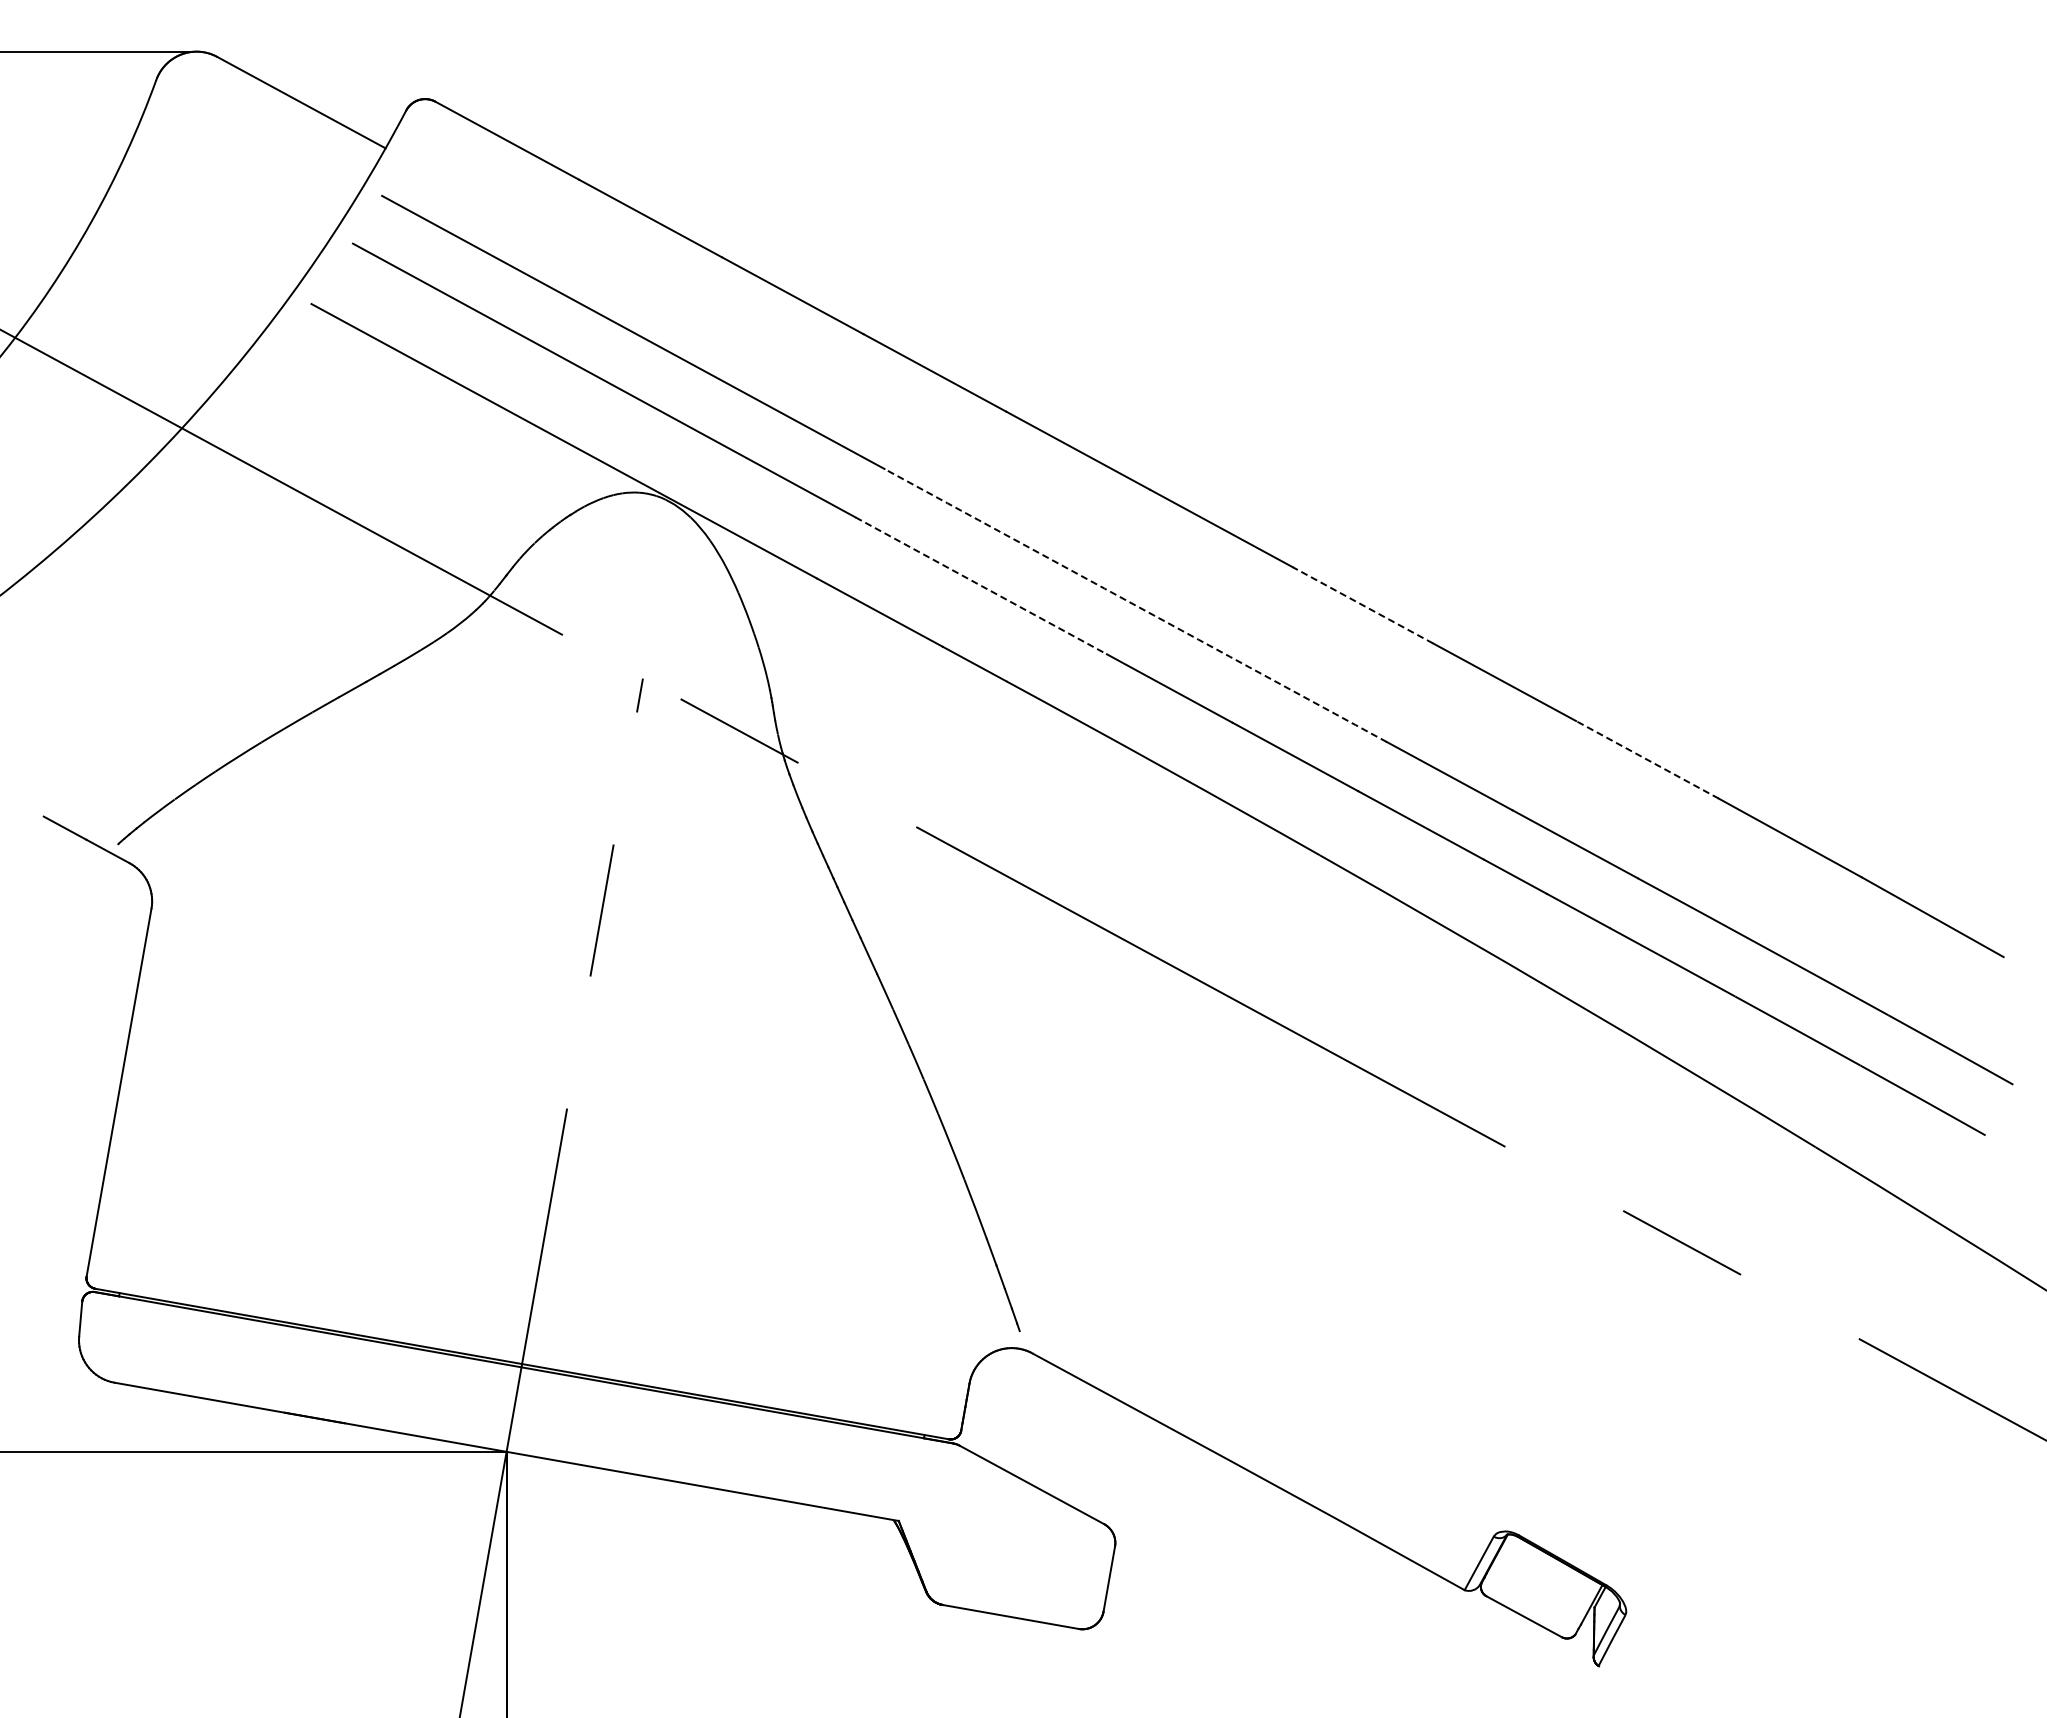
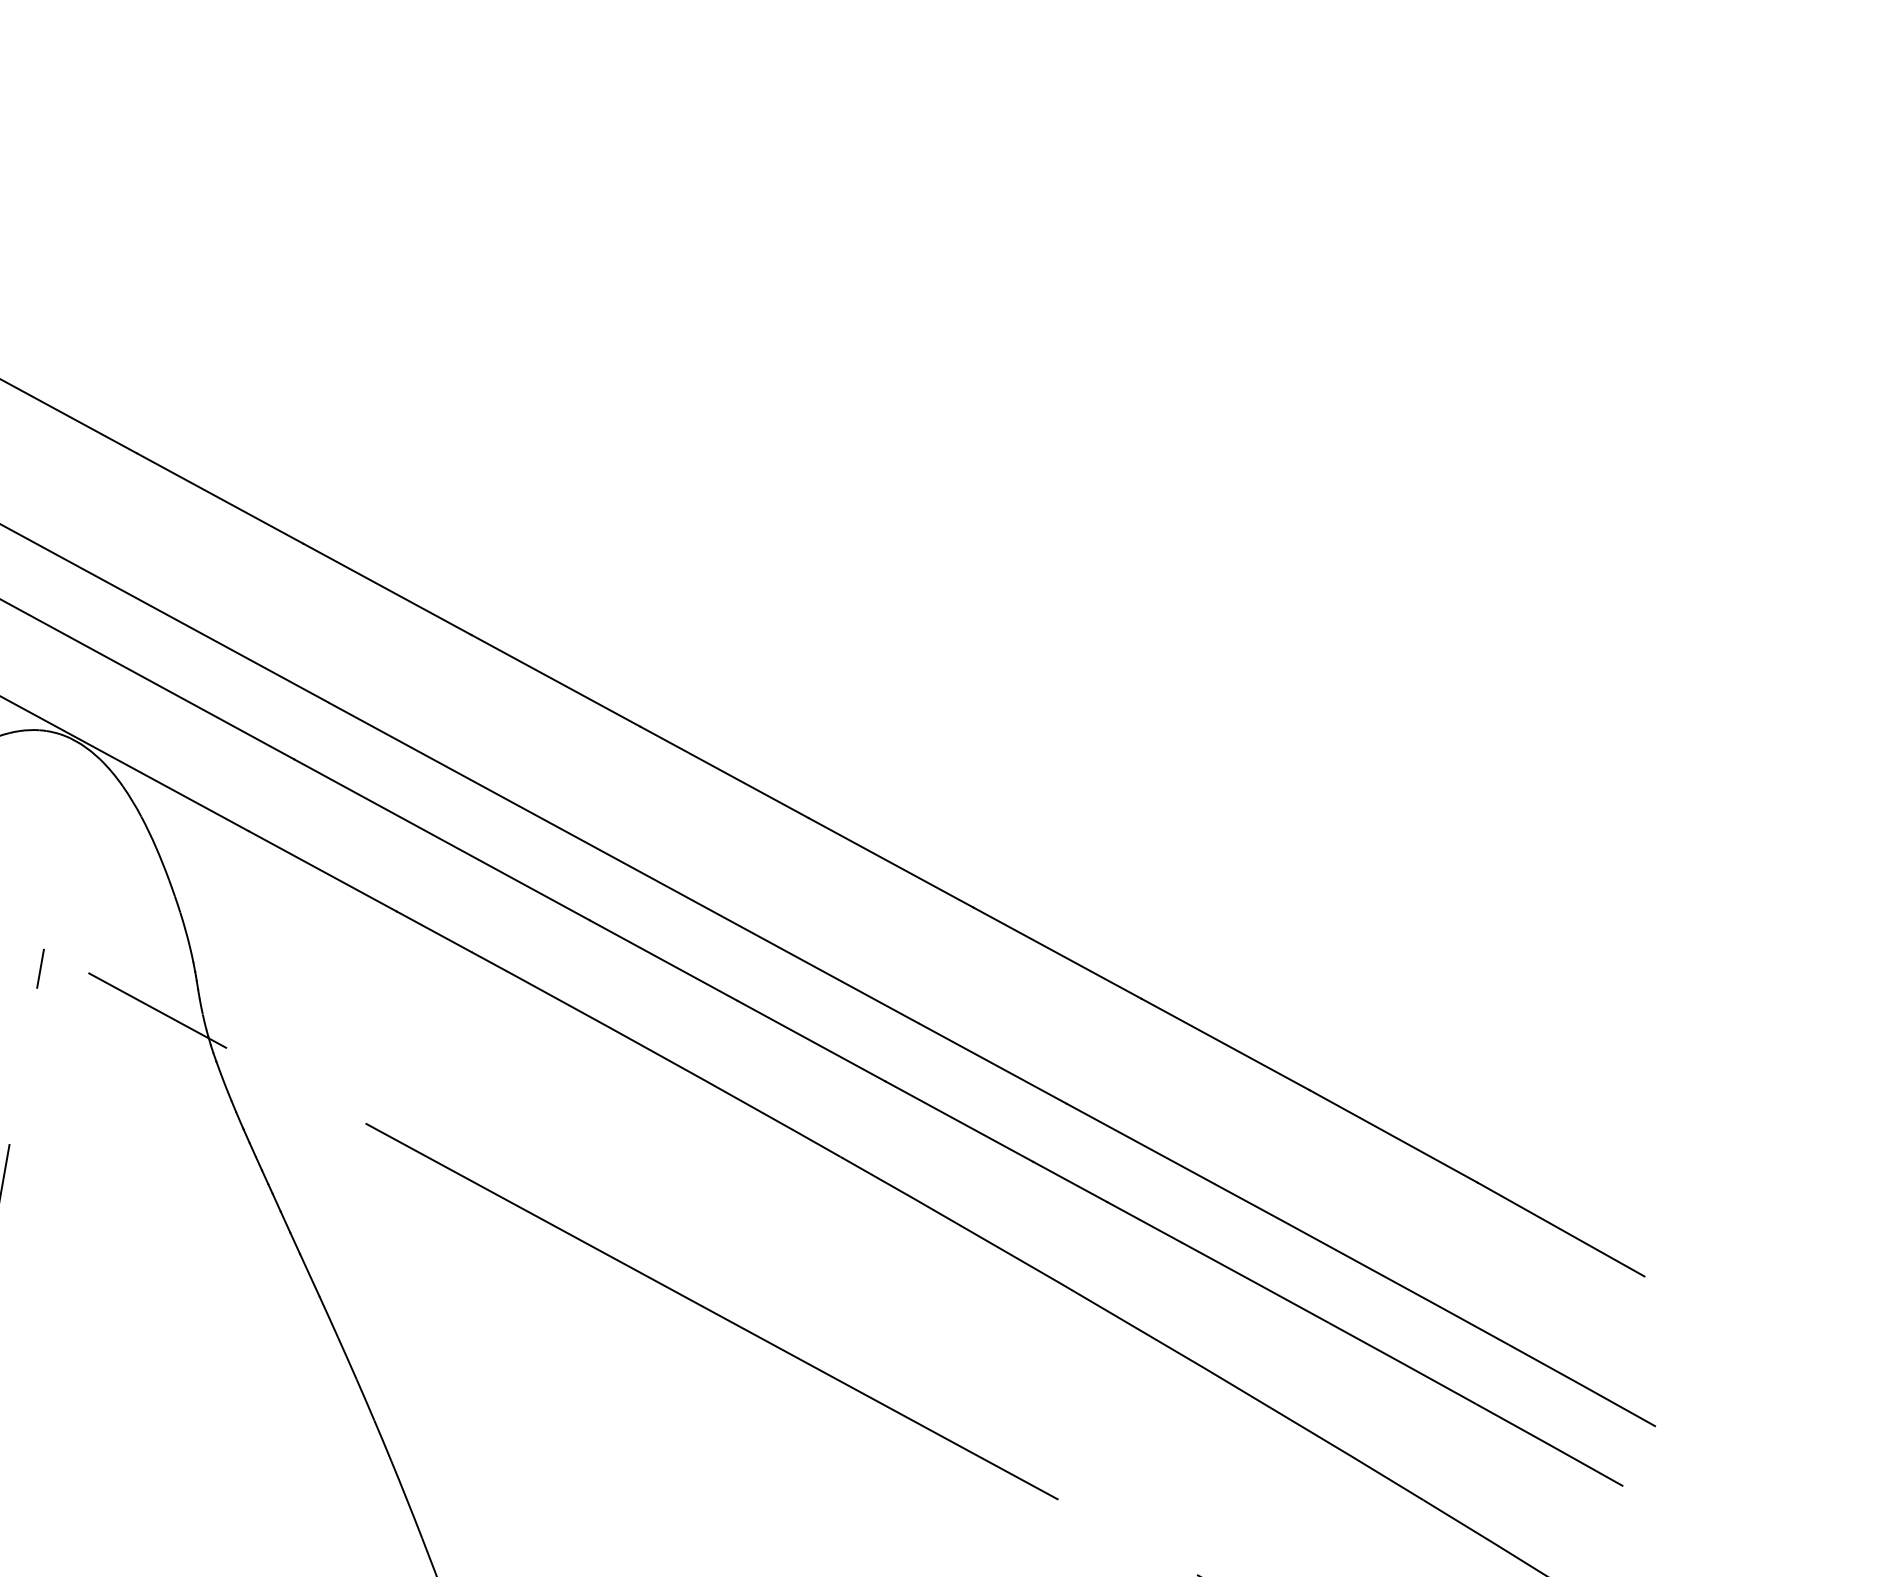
line: (981, 586) -> (442, 840), dashed -> solid
arc: (1135, 605) -> (623, 862), dashed -> solid
line: (1363, 605) -> (891, 862), dashed -> solid
line: (1647, 759) -> (1225, 1044), dashed -> solid

